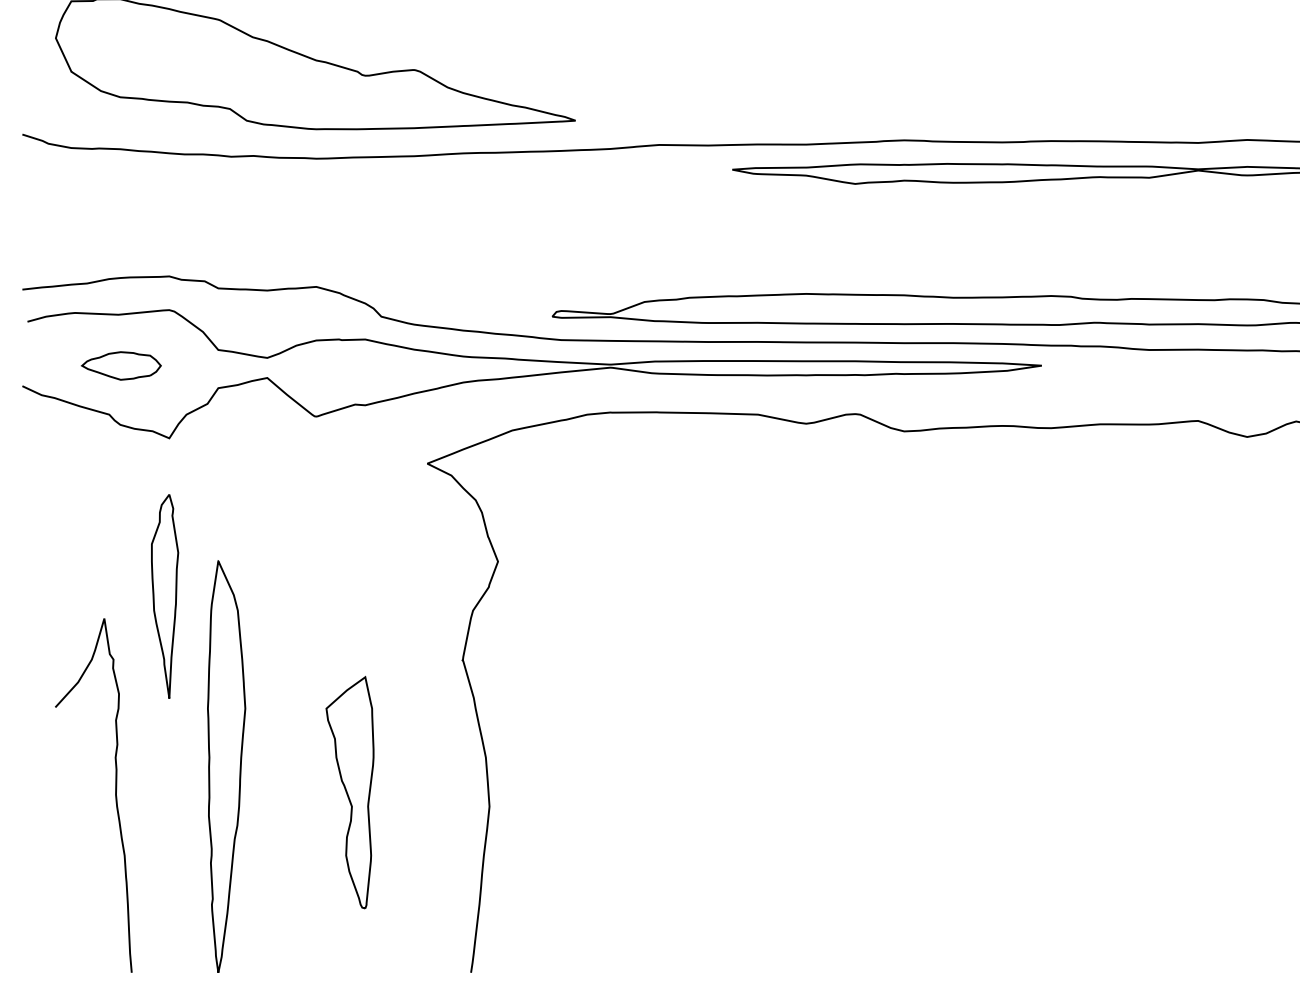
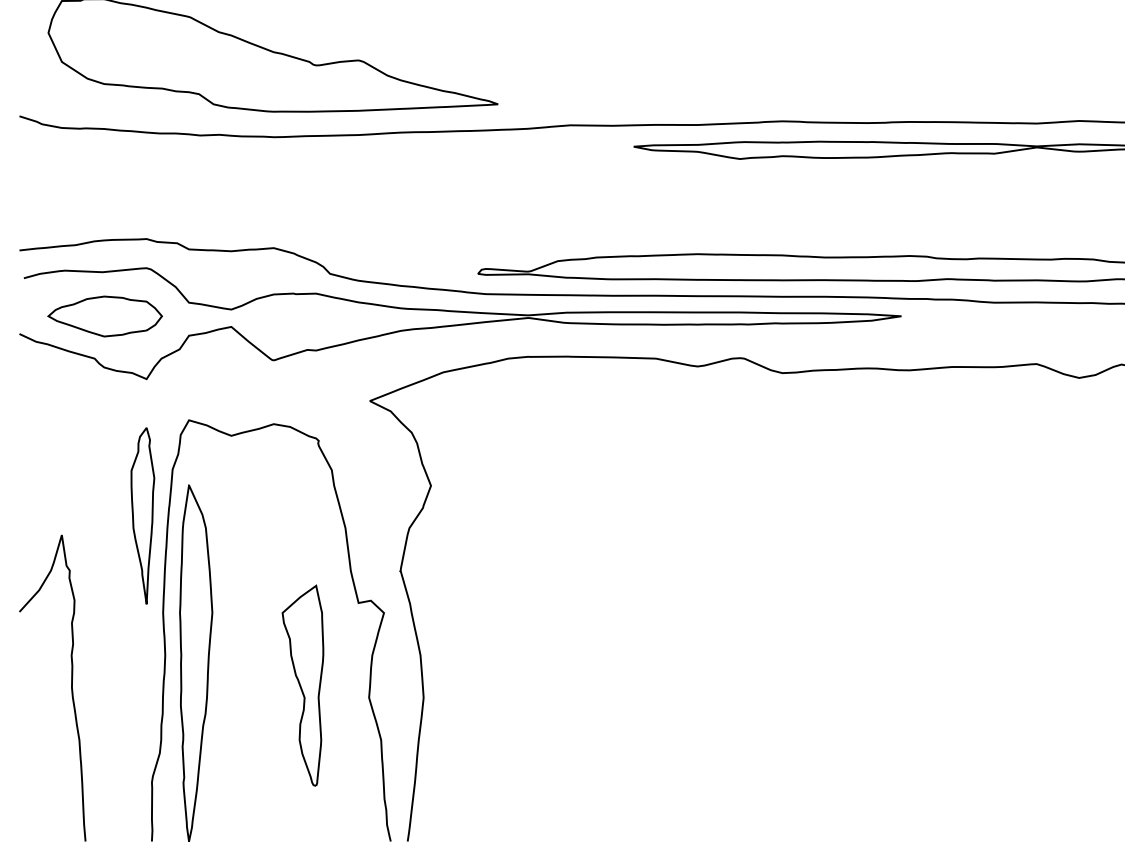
part: (121, 365) -> (105, 316), size x1.67
curve: (412, 694) -> (357, 600), added
curve: (115, 795) -> (71, 688), moved

